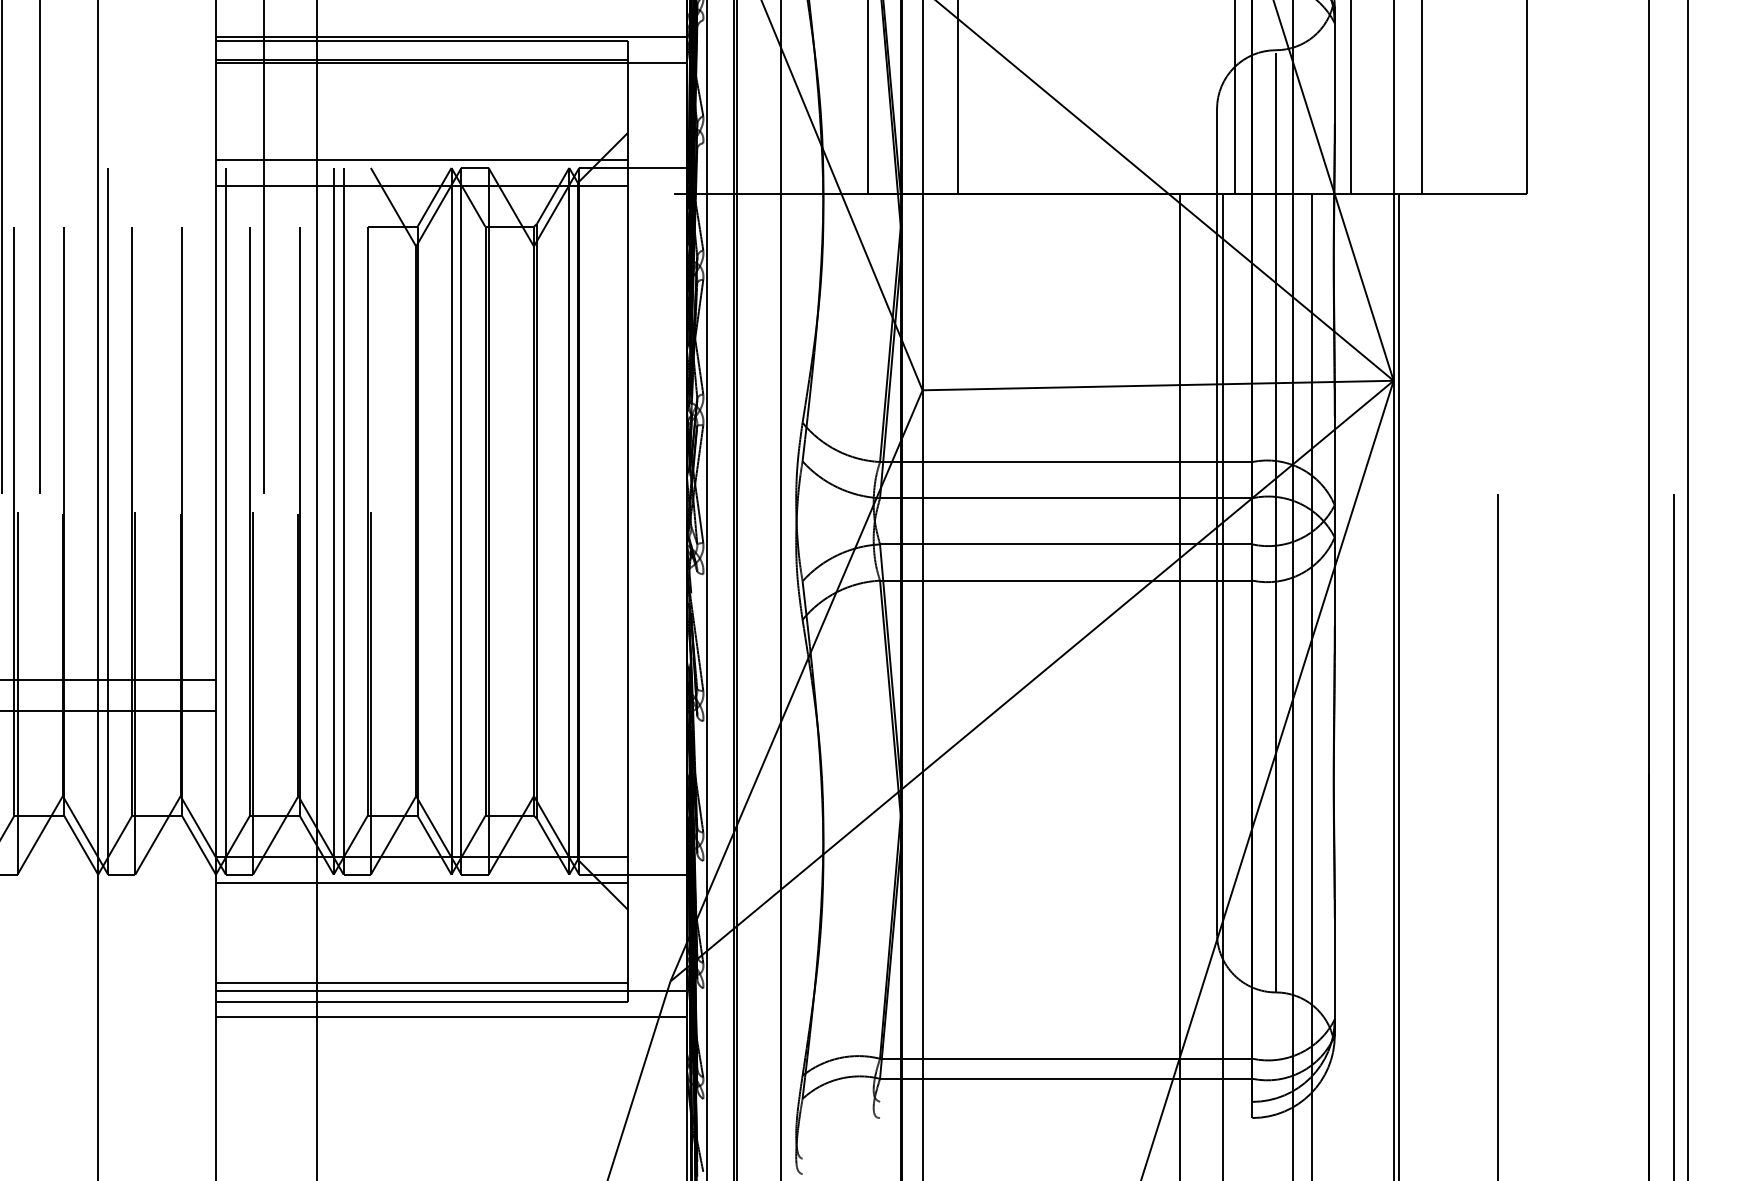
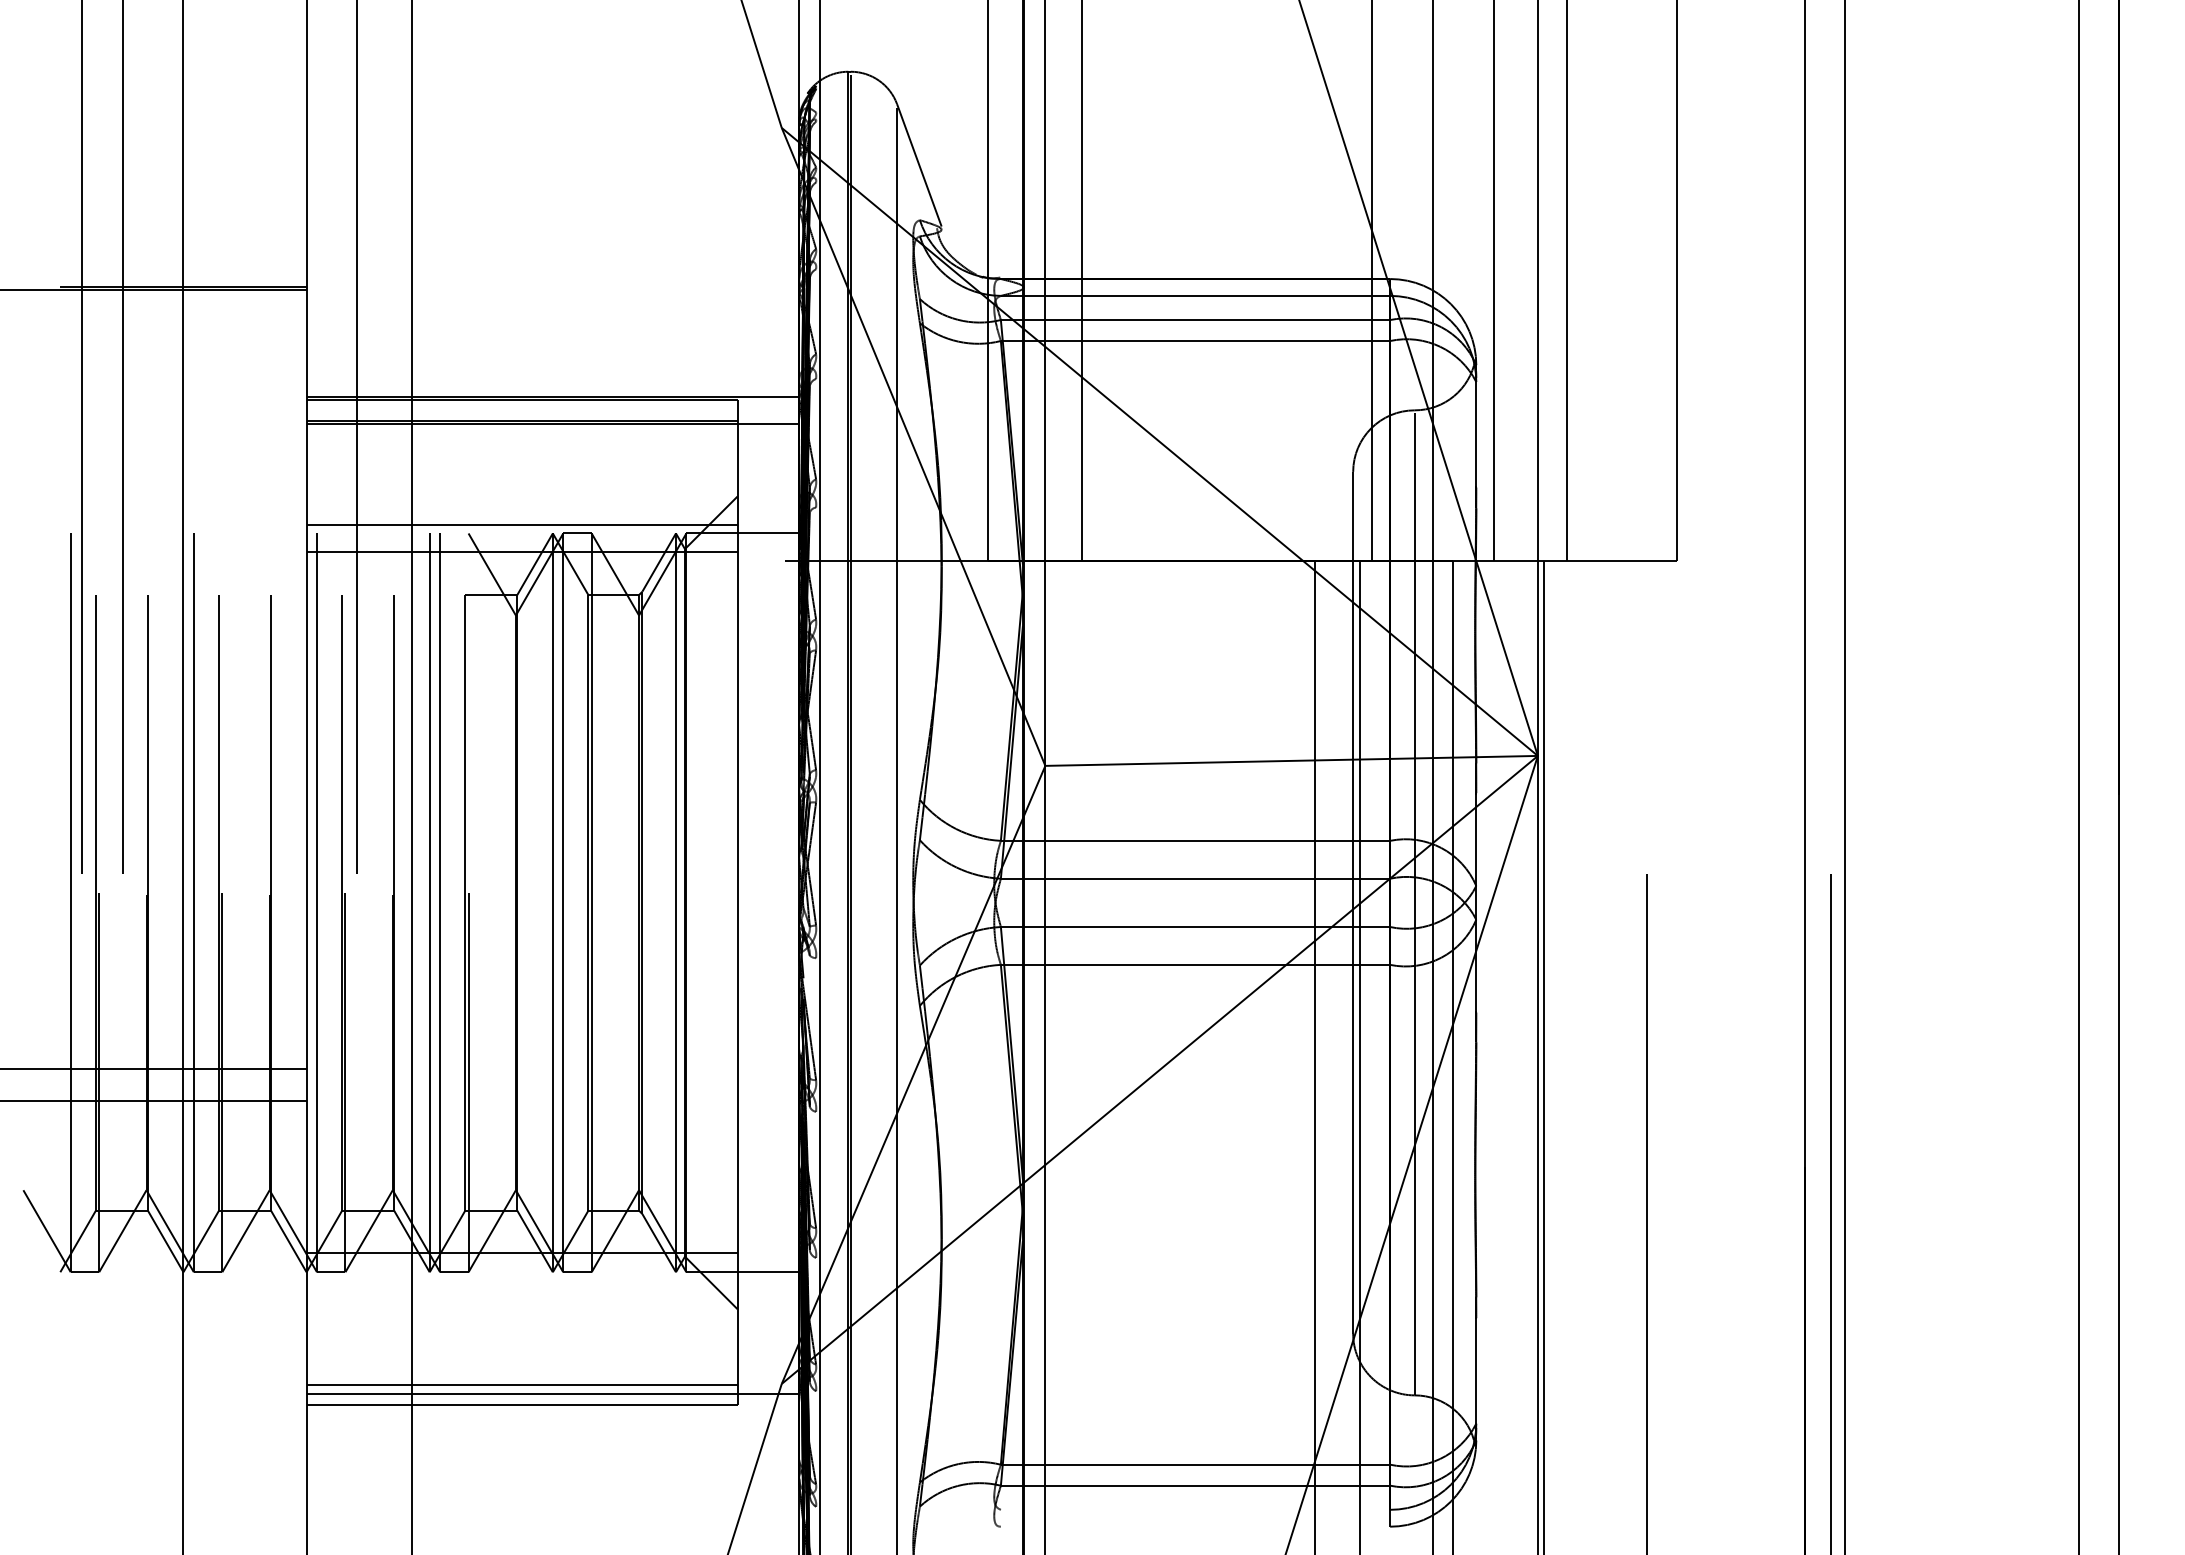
line: (421, 882) -> (521, 1280), removed
line: (451, 1017) -> (552, 1421), removed

